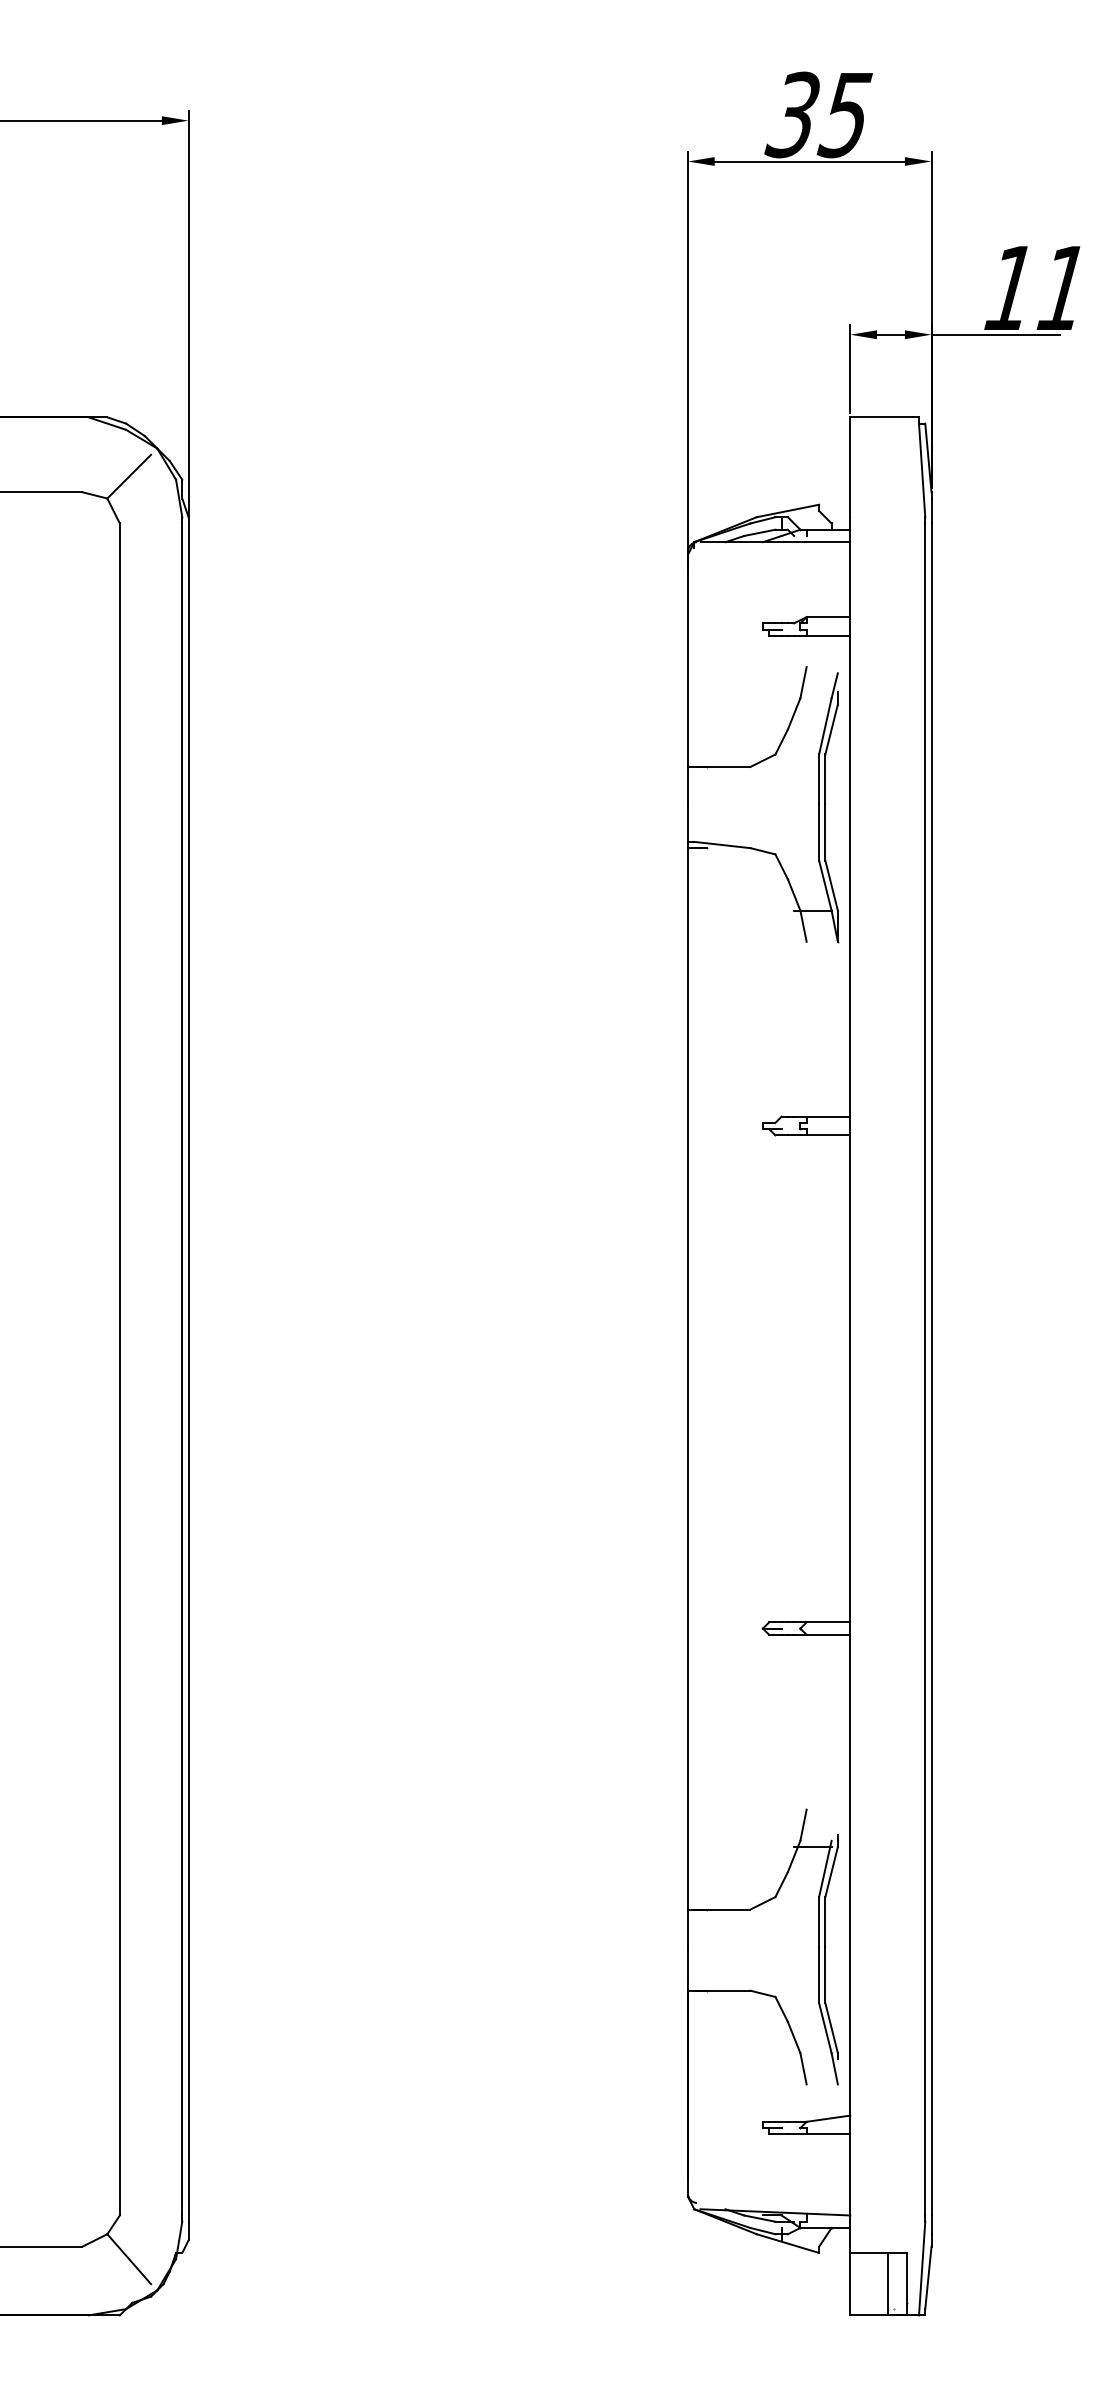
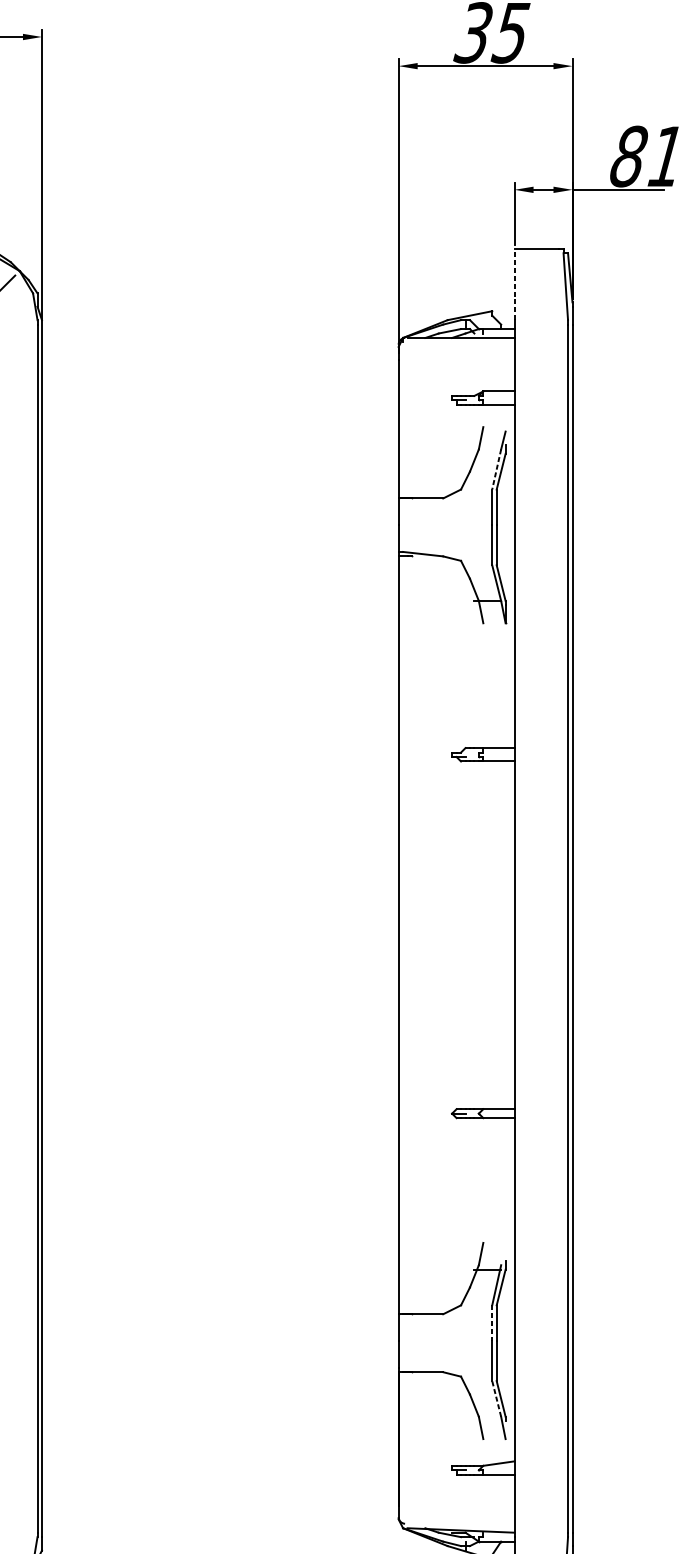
text: (1010, 287) -> (628, 156), 11 -> 81
line: (850, 467) -> (514, 284), solid -> dashed
line: (825, 726) -> (496, 469), solid -> dashed
line: (819, 1922) -> (492, 1323), solid -> dashed
line: (825, 2028) -> (496, 1399), solid -> dashed

